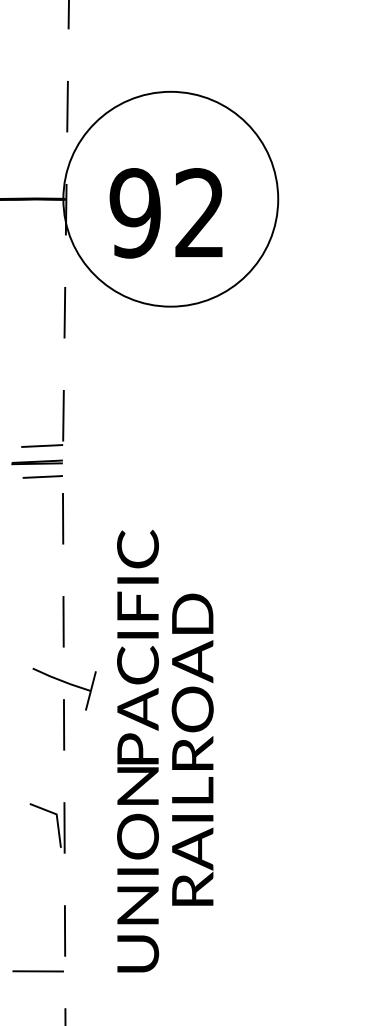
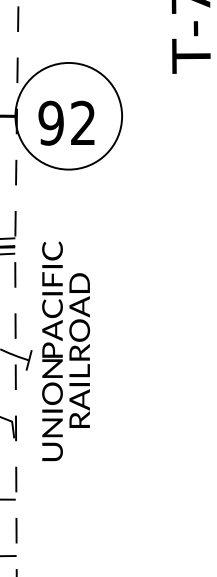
text: (166, 751) -> (66, 351), moved

